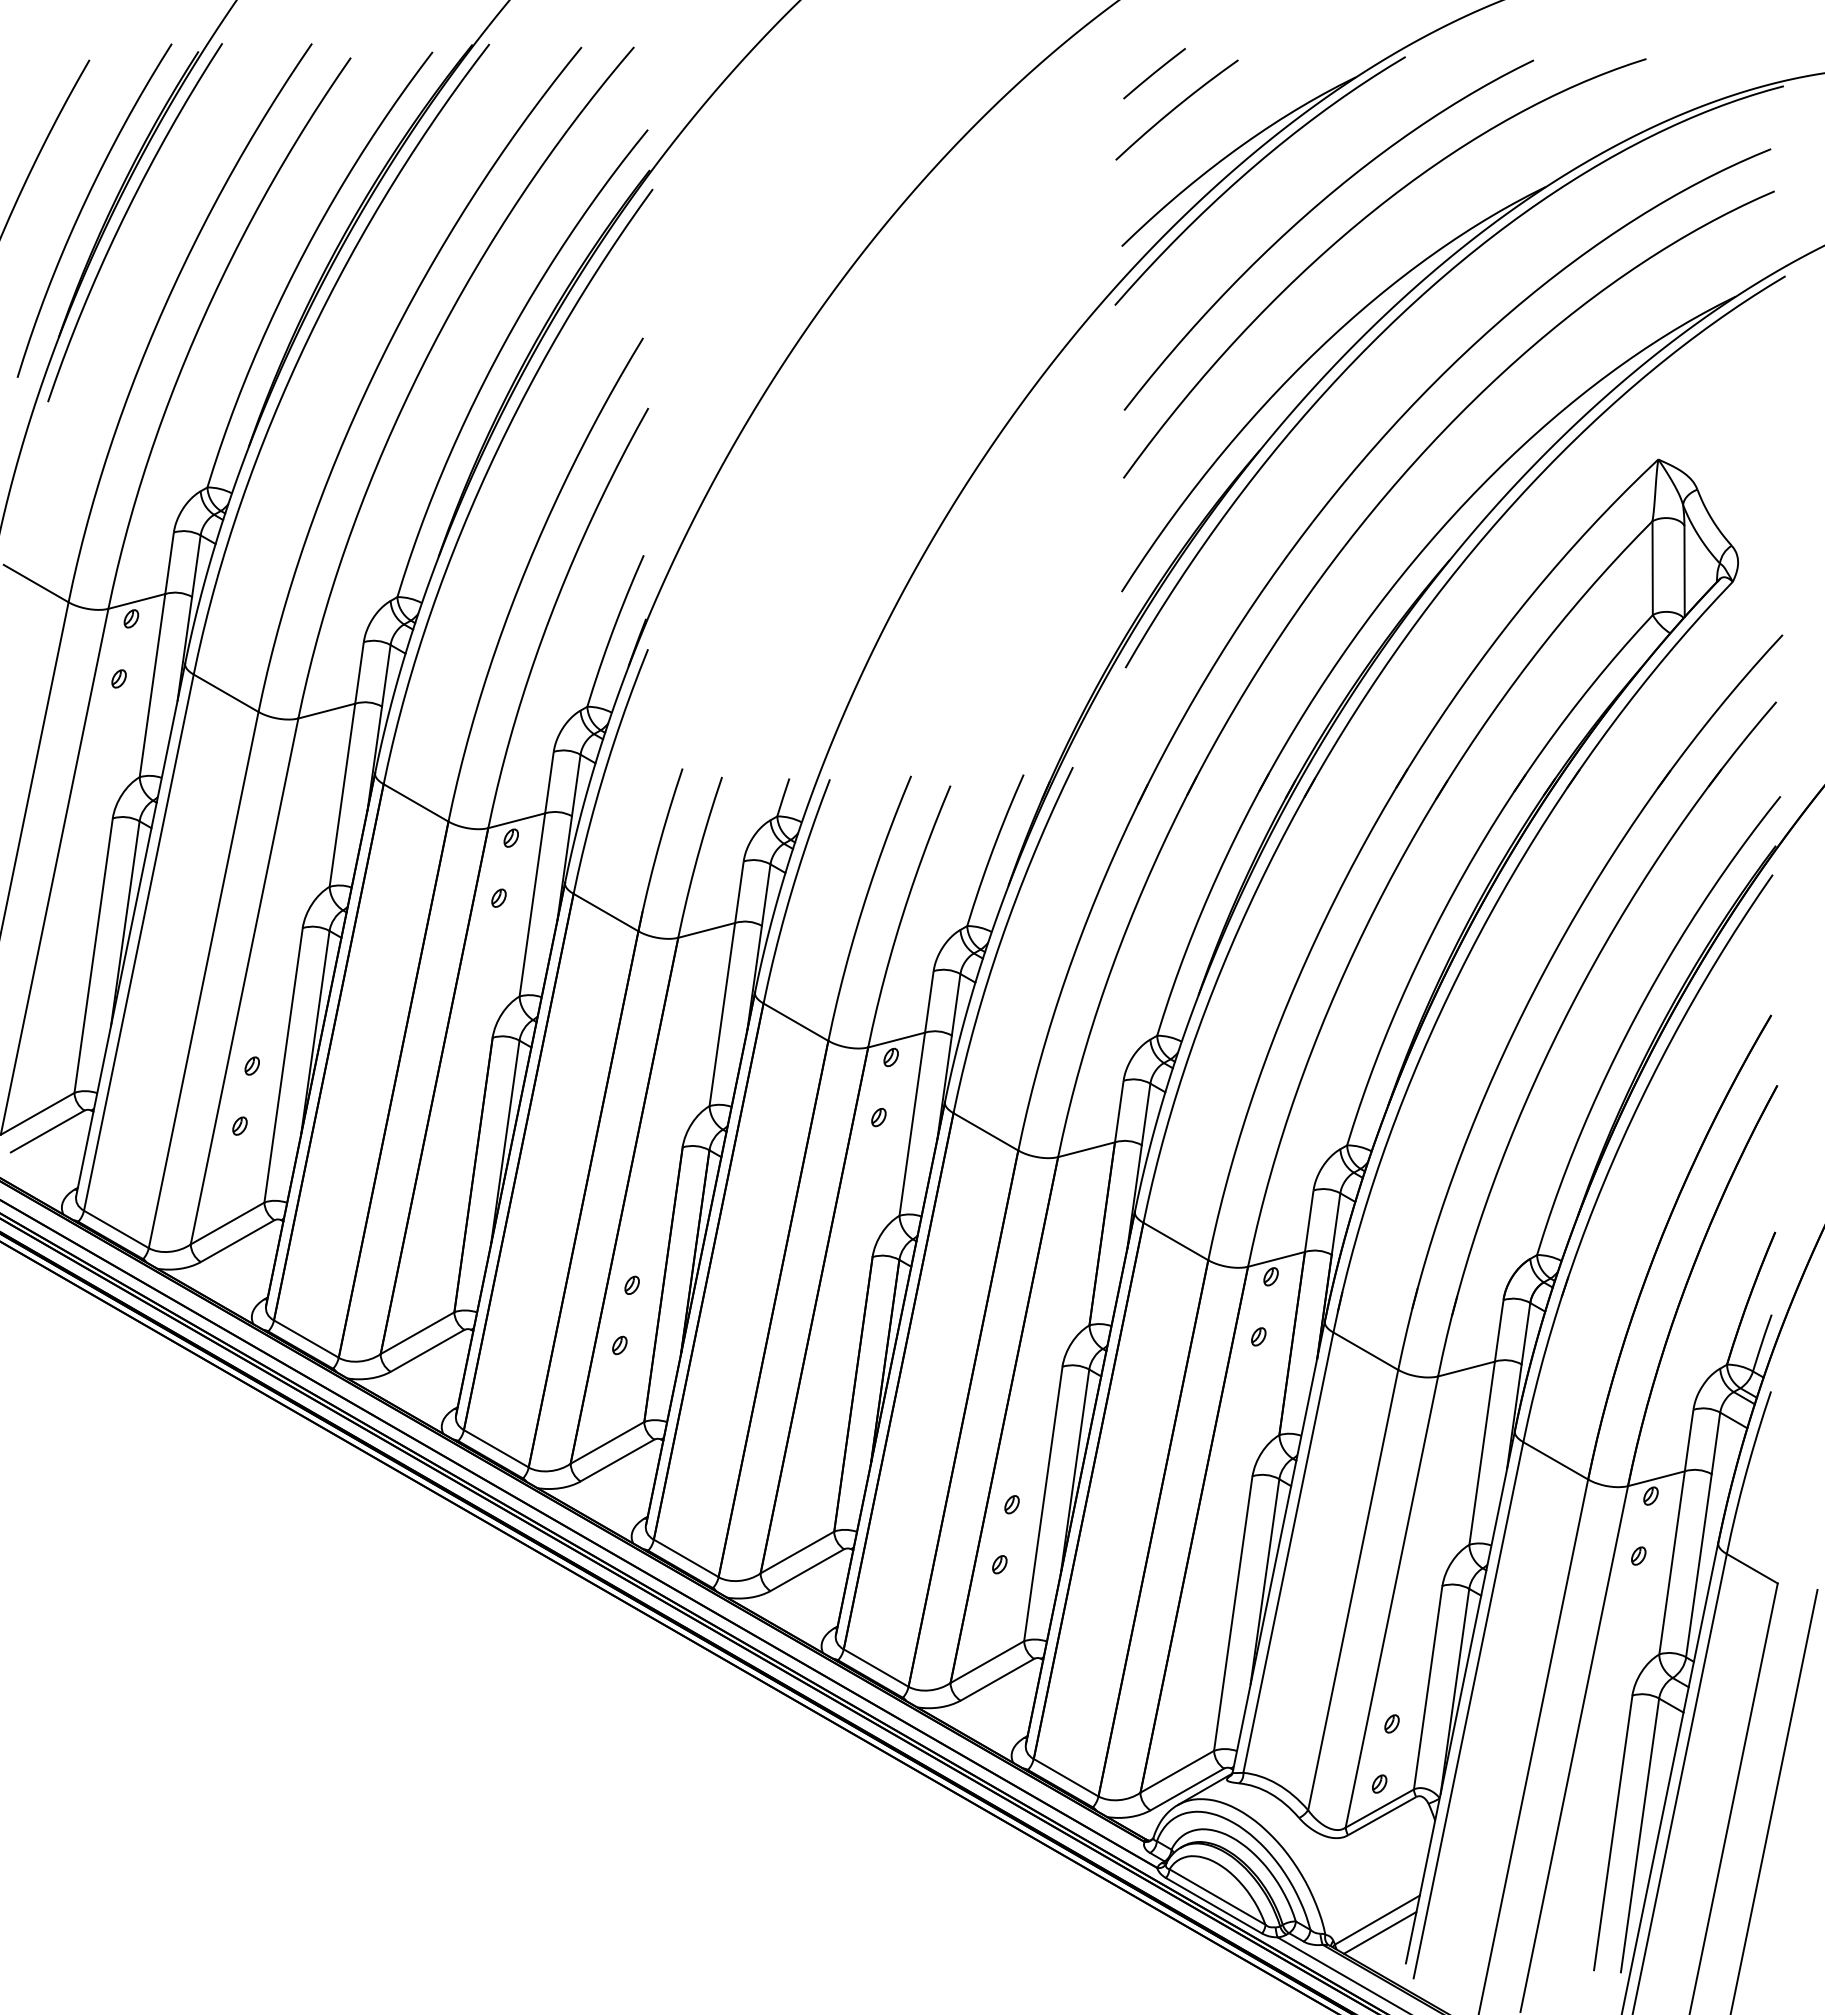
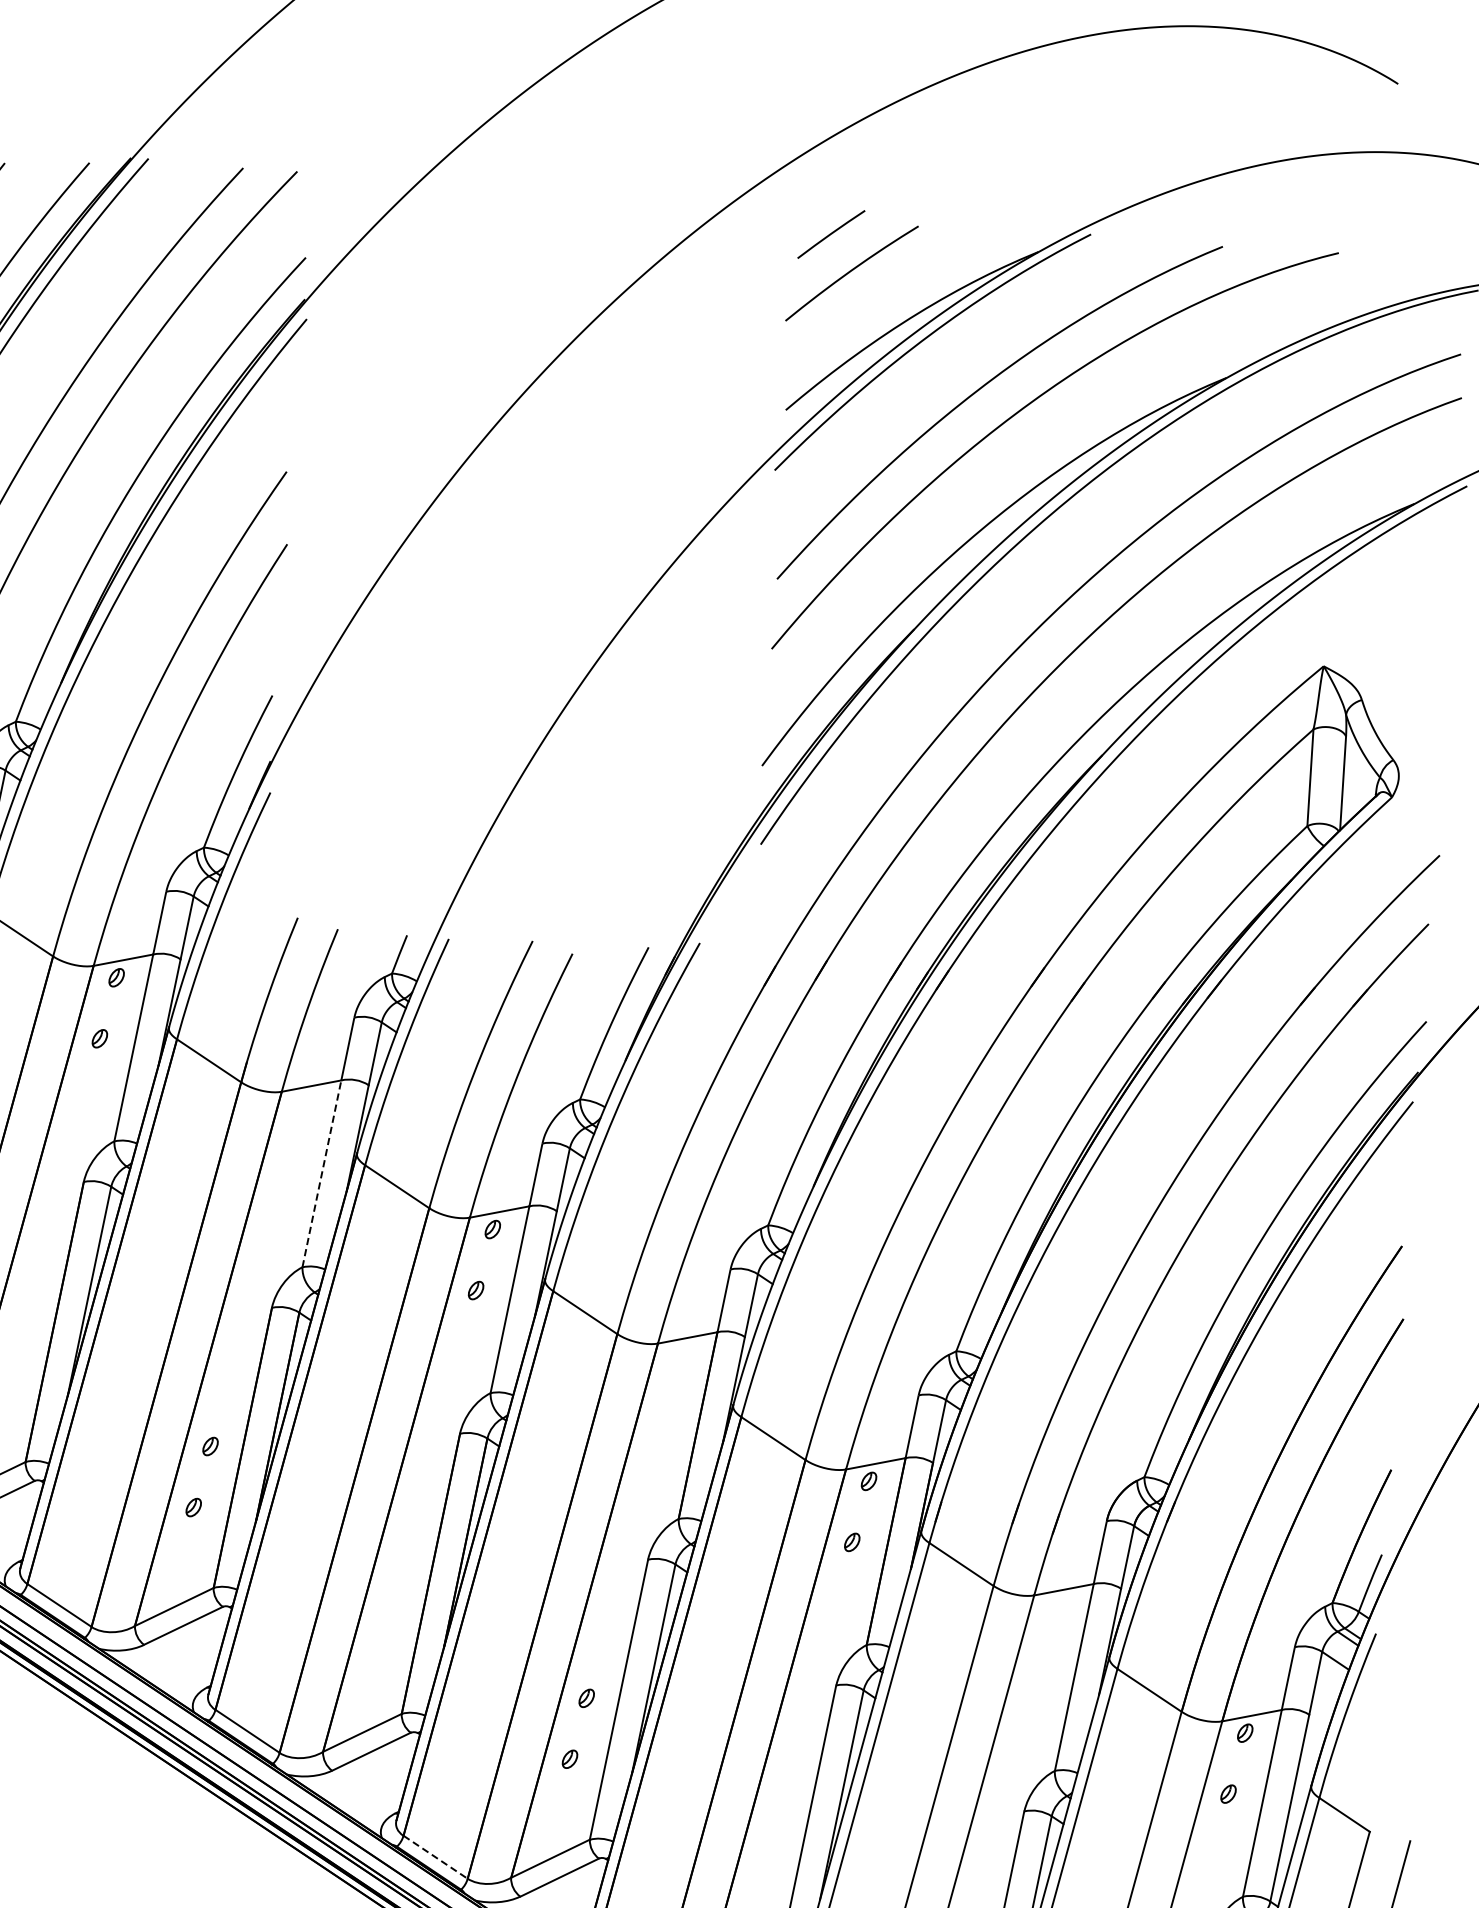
line: (722, 1014) -> (322, 1173), solid -> dashed
line: (876, 1668) -> (435, 1857), solid -> dashed

